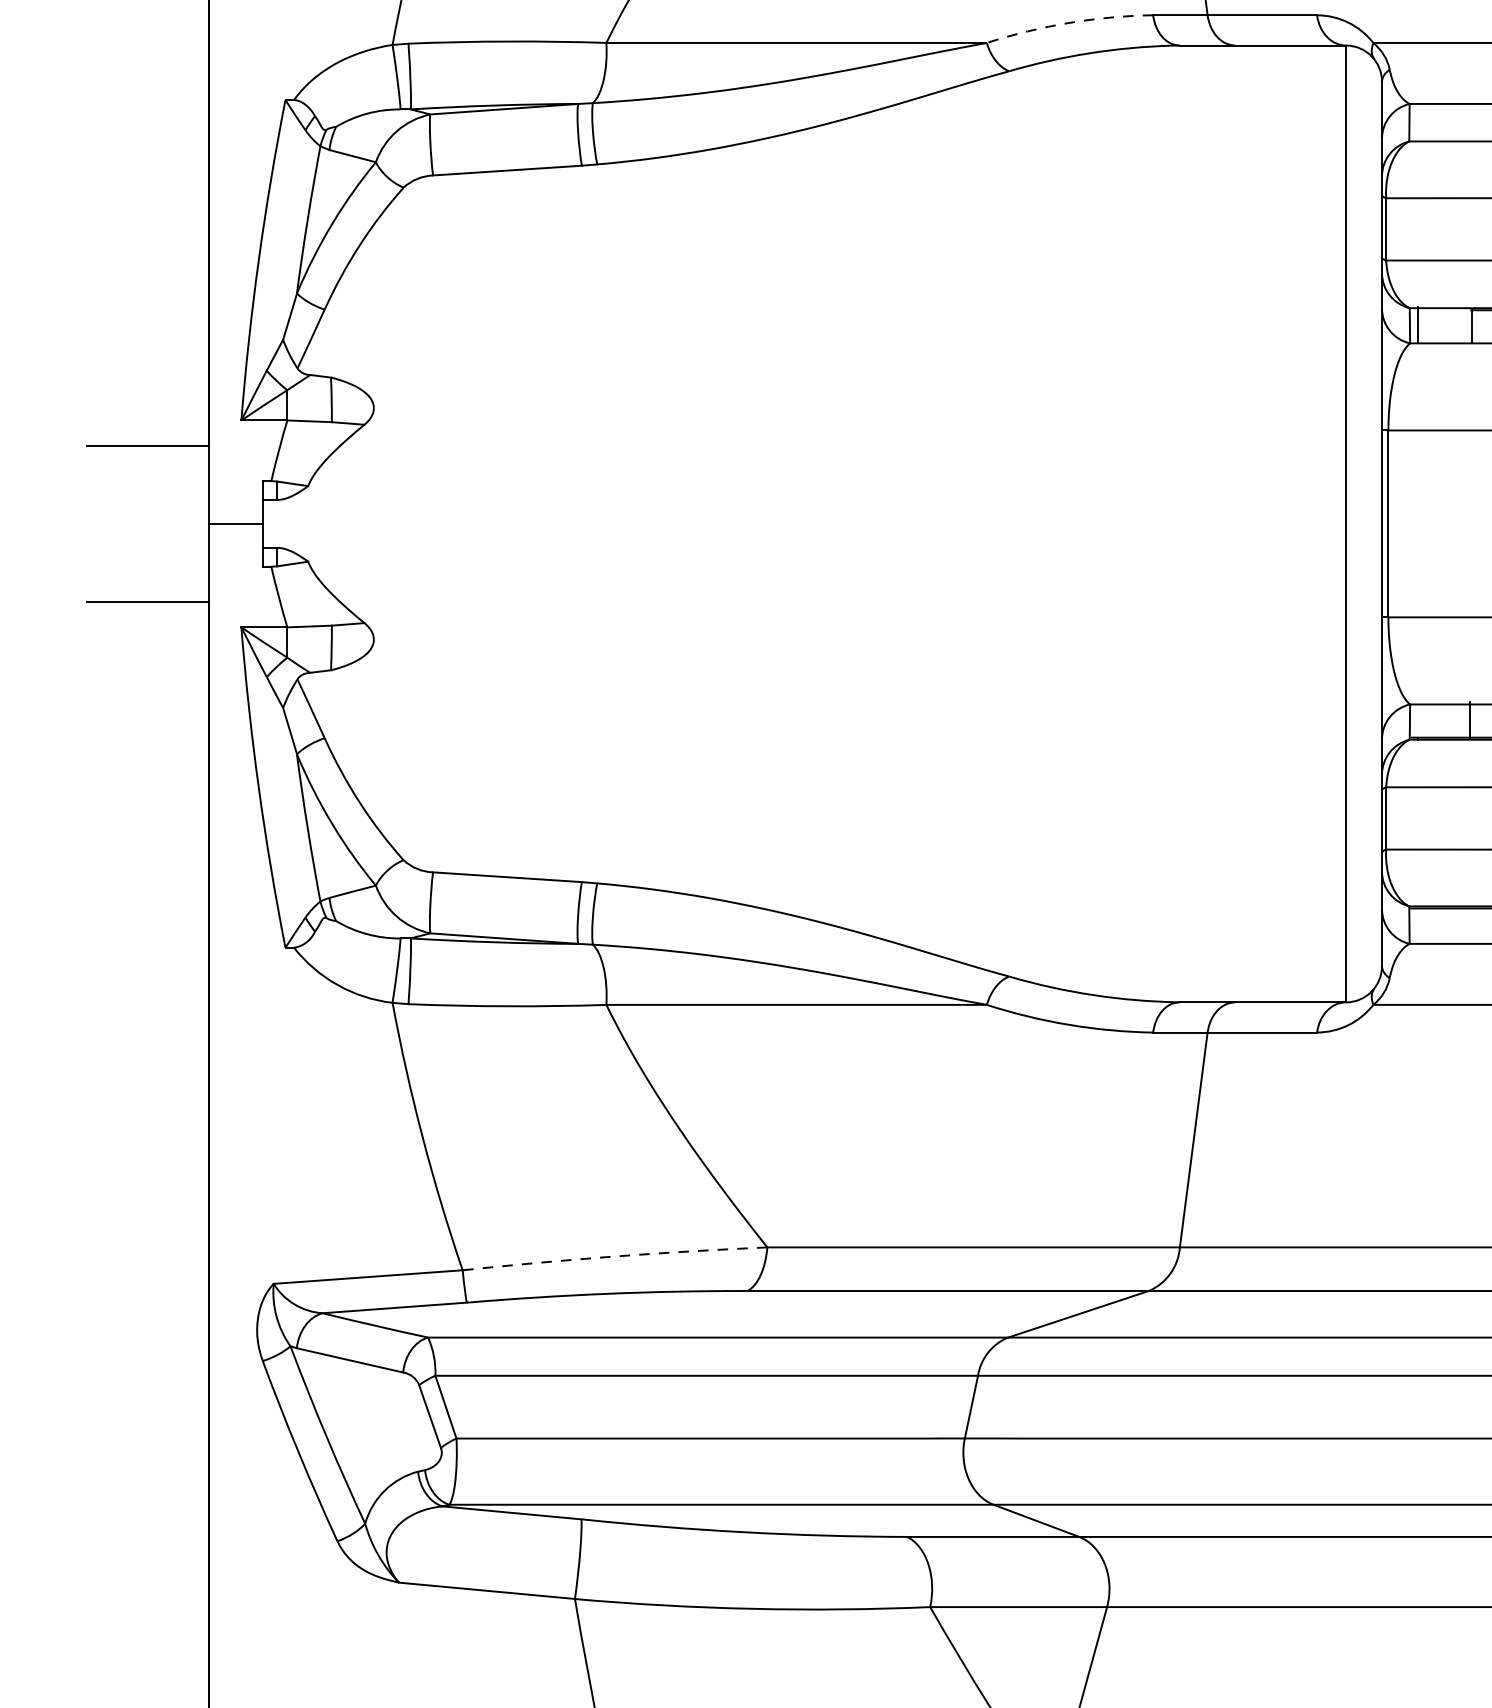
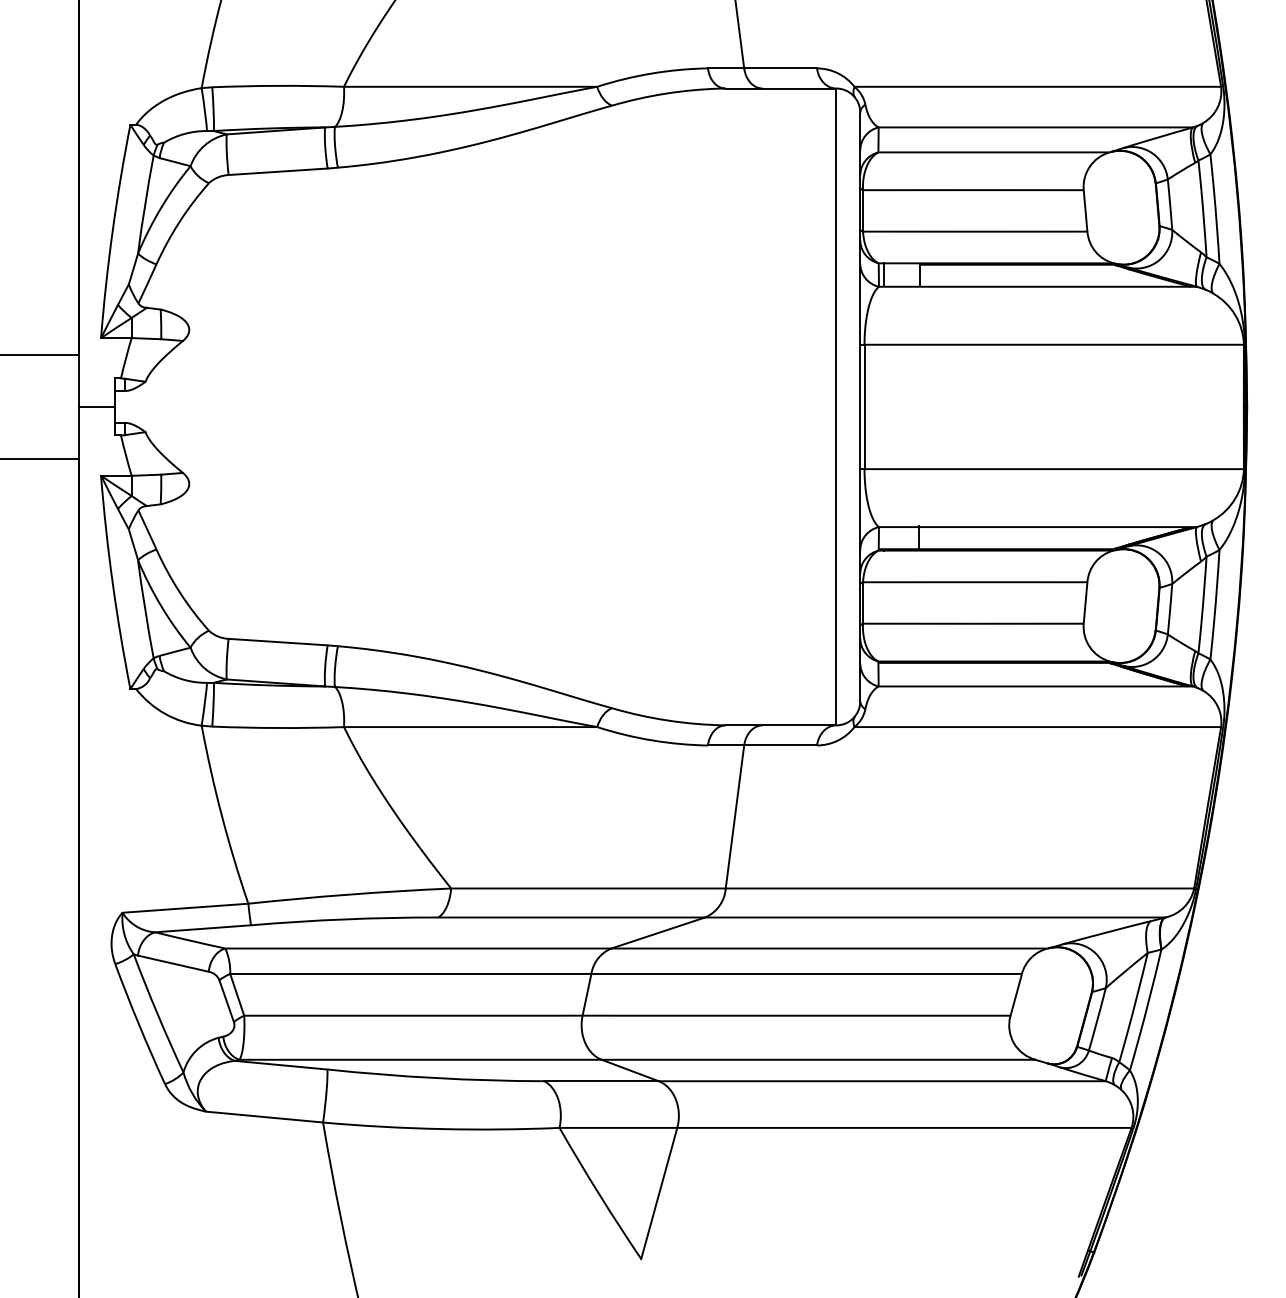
arc: (1068, 22) -> (651, 73), dashed -> solid
arc: (614, 1256) -> (349, 894), dashed -> solid

